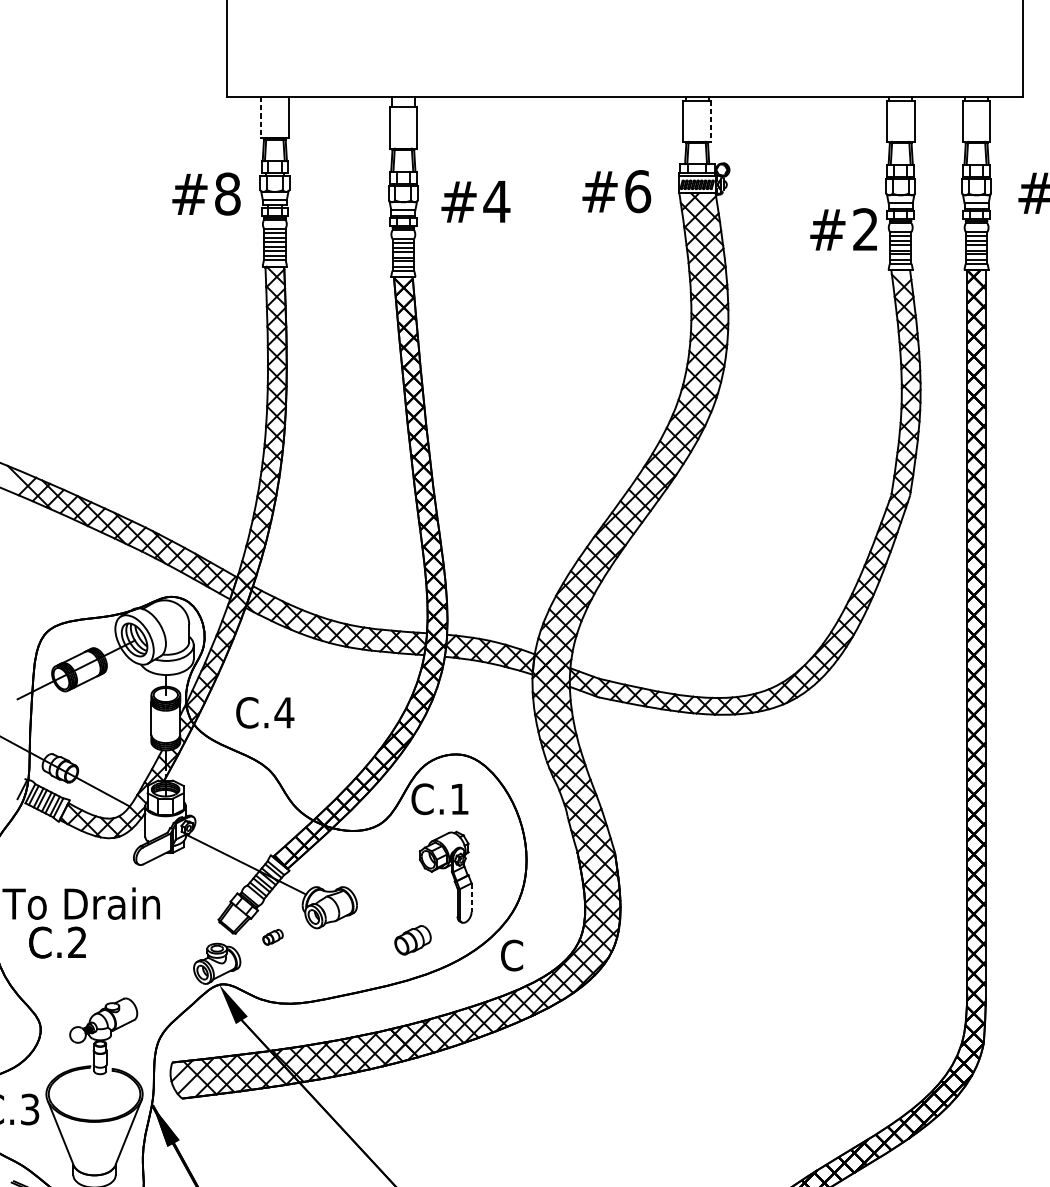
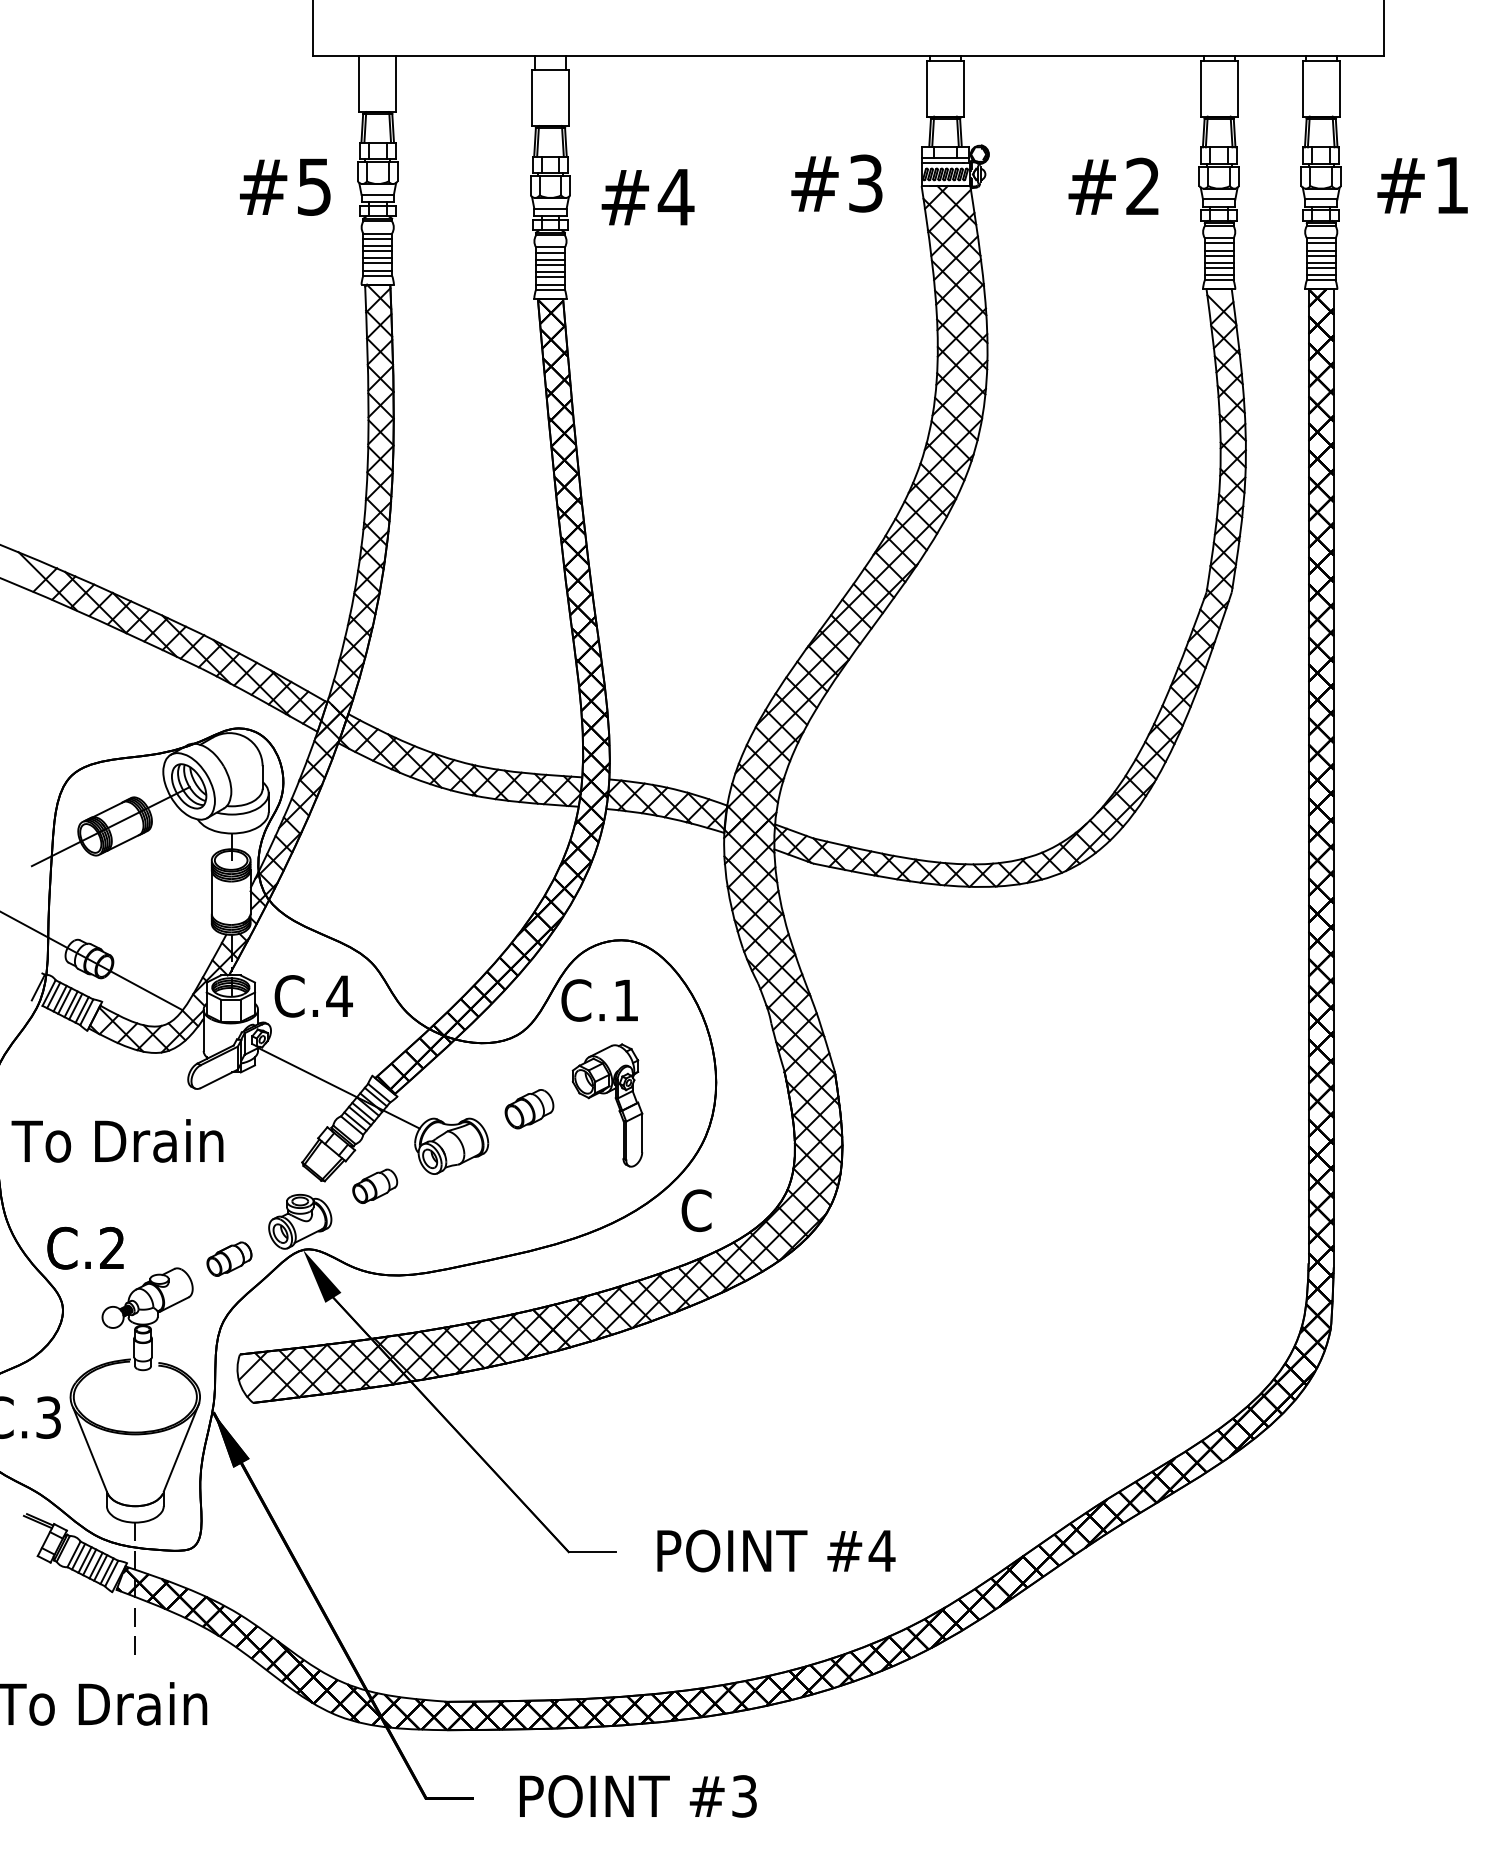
line: (261, 117) -> (359, 84), dashed -> solid
line: (711, 120) -> (964, 88), dashed -> solid
text: (637, 191) -> (865, 183), #6 -> #3
text: (227, 193) -> (314, 186), #8 -> #5
text: (843, 228) -> (1113, 185), moved
text: (265, 712) -> (313, 996), moved
line: (471, 898) -> (642, 1133), dashed -> solid
part: (273, 936) -> (375, 1185), size x1.67
part: (413, 940) -> (529, 1109), moved
text: (57, 942) -> (85, 1247), moved
part: (164, 991) -> (229, 1258), added

